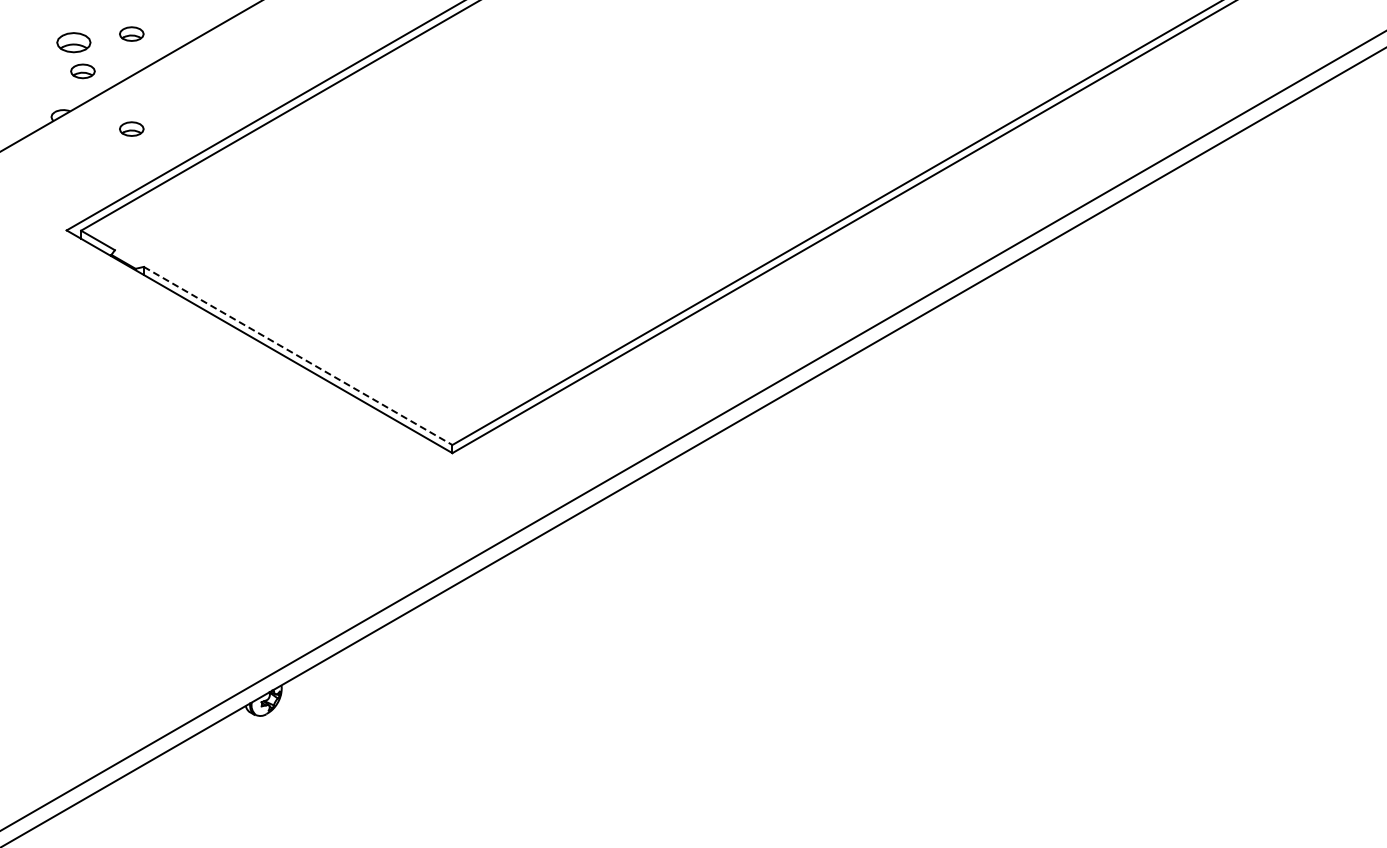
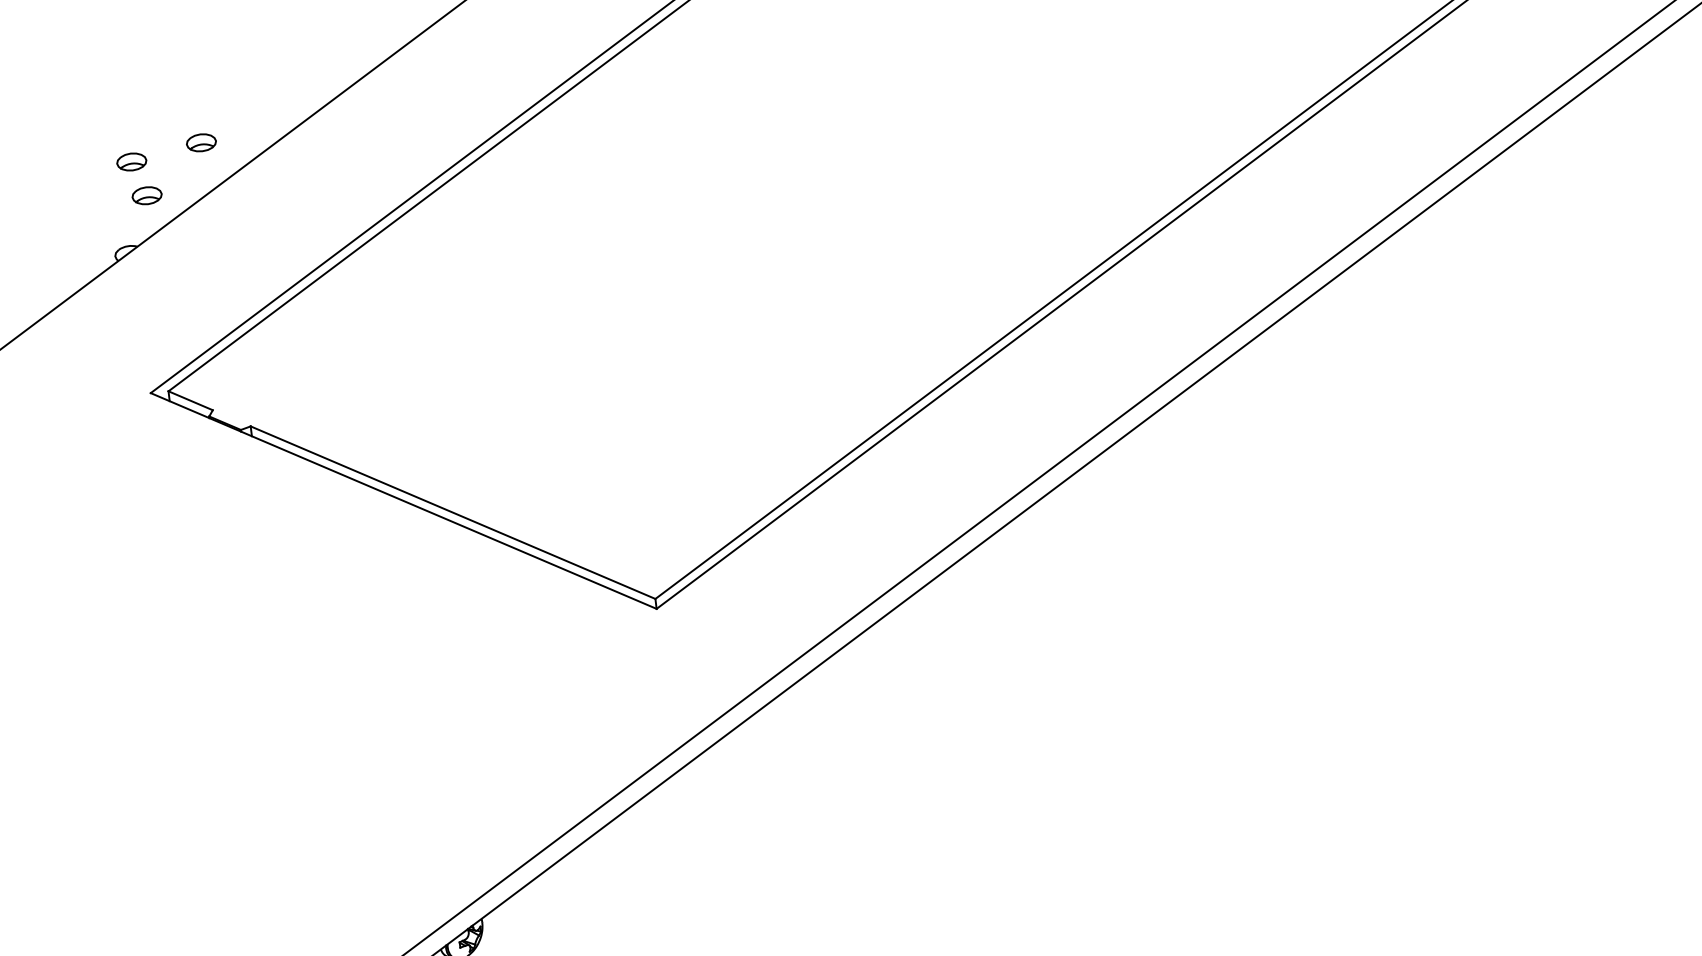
part: (73, 42) -> (131, 161), size x0.71
part: (131, 128) -> (215, 258), removed
line: (298, 356) -> (453, 513), dashed -> solid

